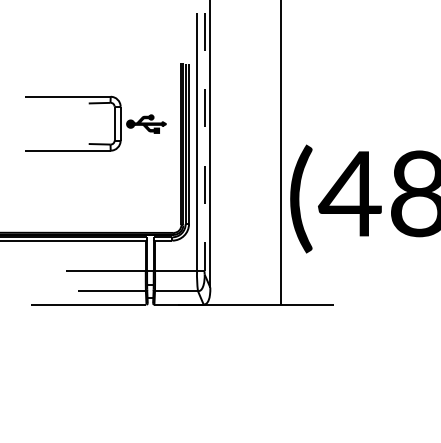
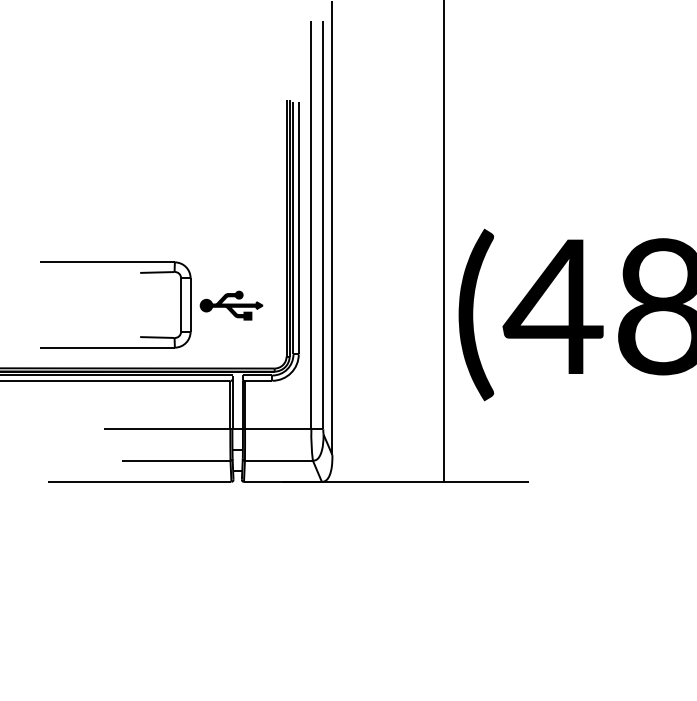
part: (95, 104) -> (150, 274), moved
line: (204, 142) -> (323, 225), dashed -> solid

